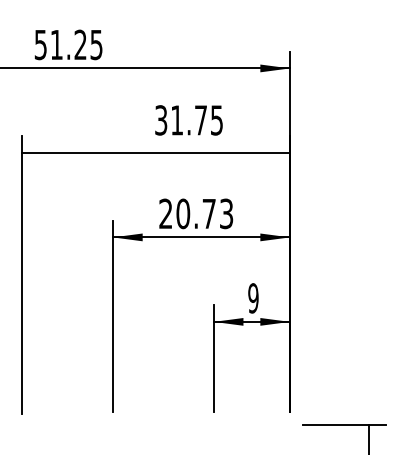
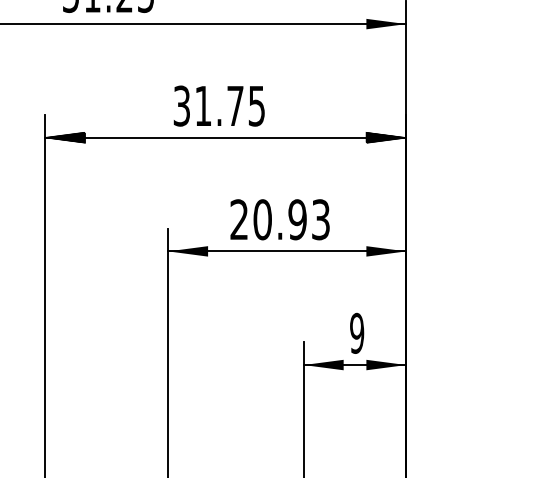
text: (188, 120) -> (218, 106), moved
hatch: (36, 152) -> (65, 137), added
hatch: (274, 152) -> (385, 137), added
text: (208, 213) -> (296, 219), 20.73 -> 20.93

